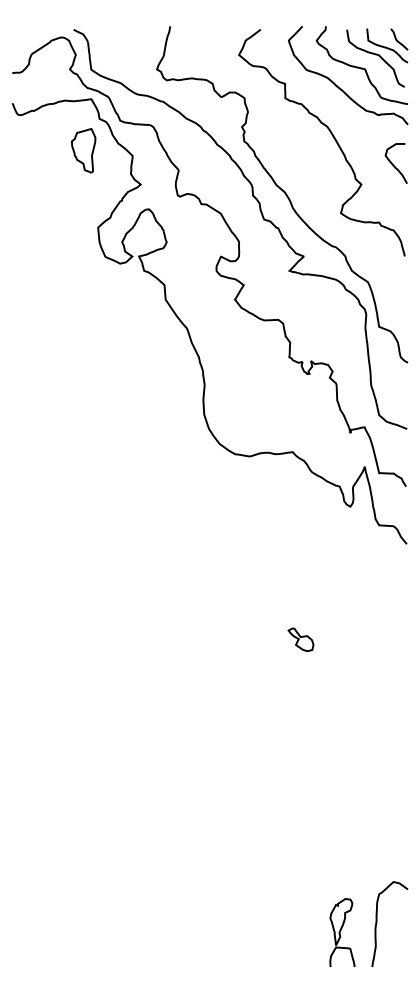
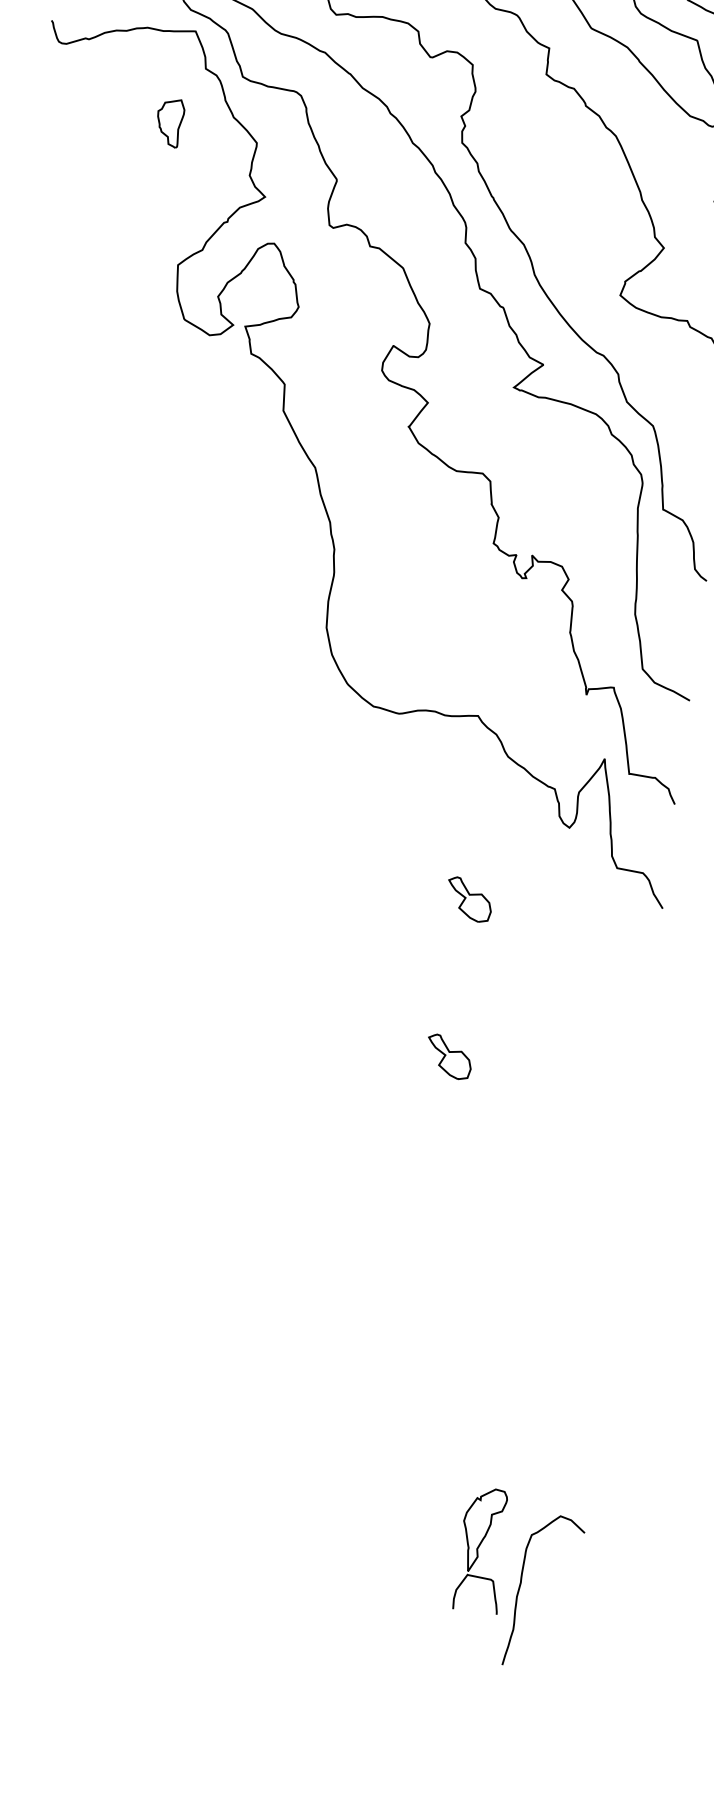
part: (83, 150) -> (169, 122), size x0.6
part: (300, 552) -> (468, 899), added
part: (342, 932) -> (482, 1549), moved

